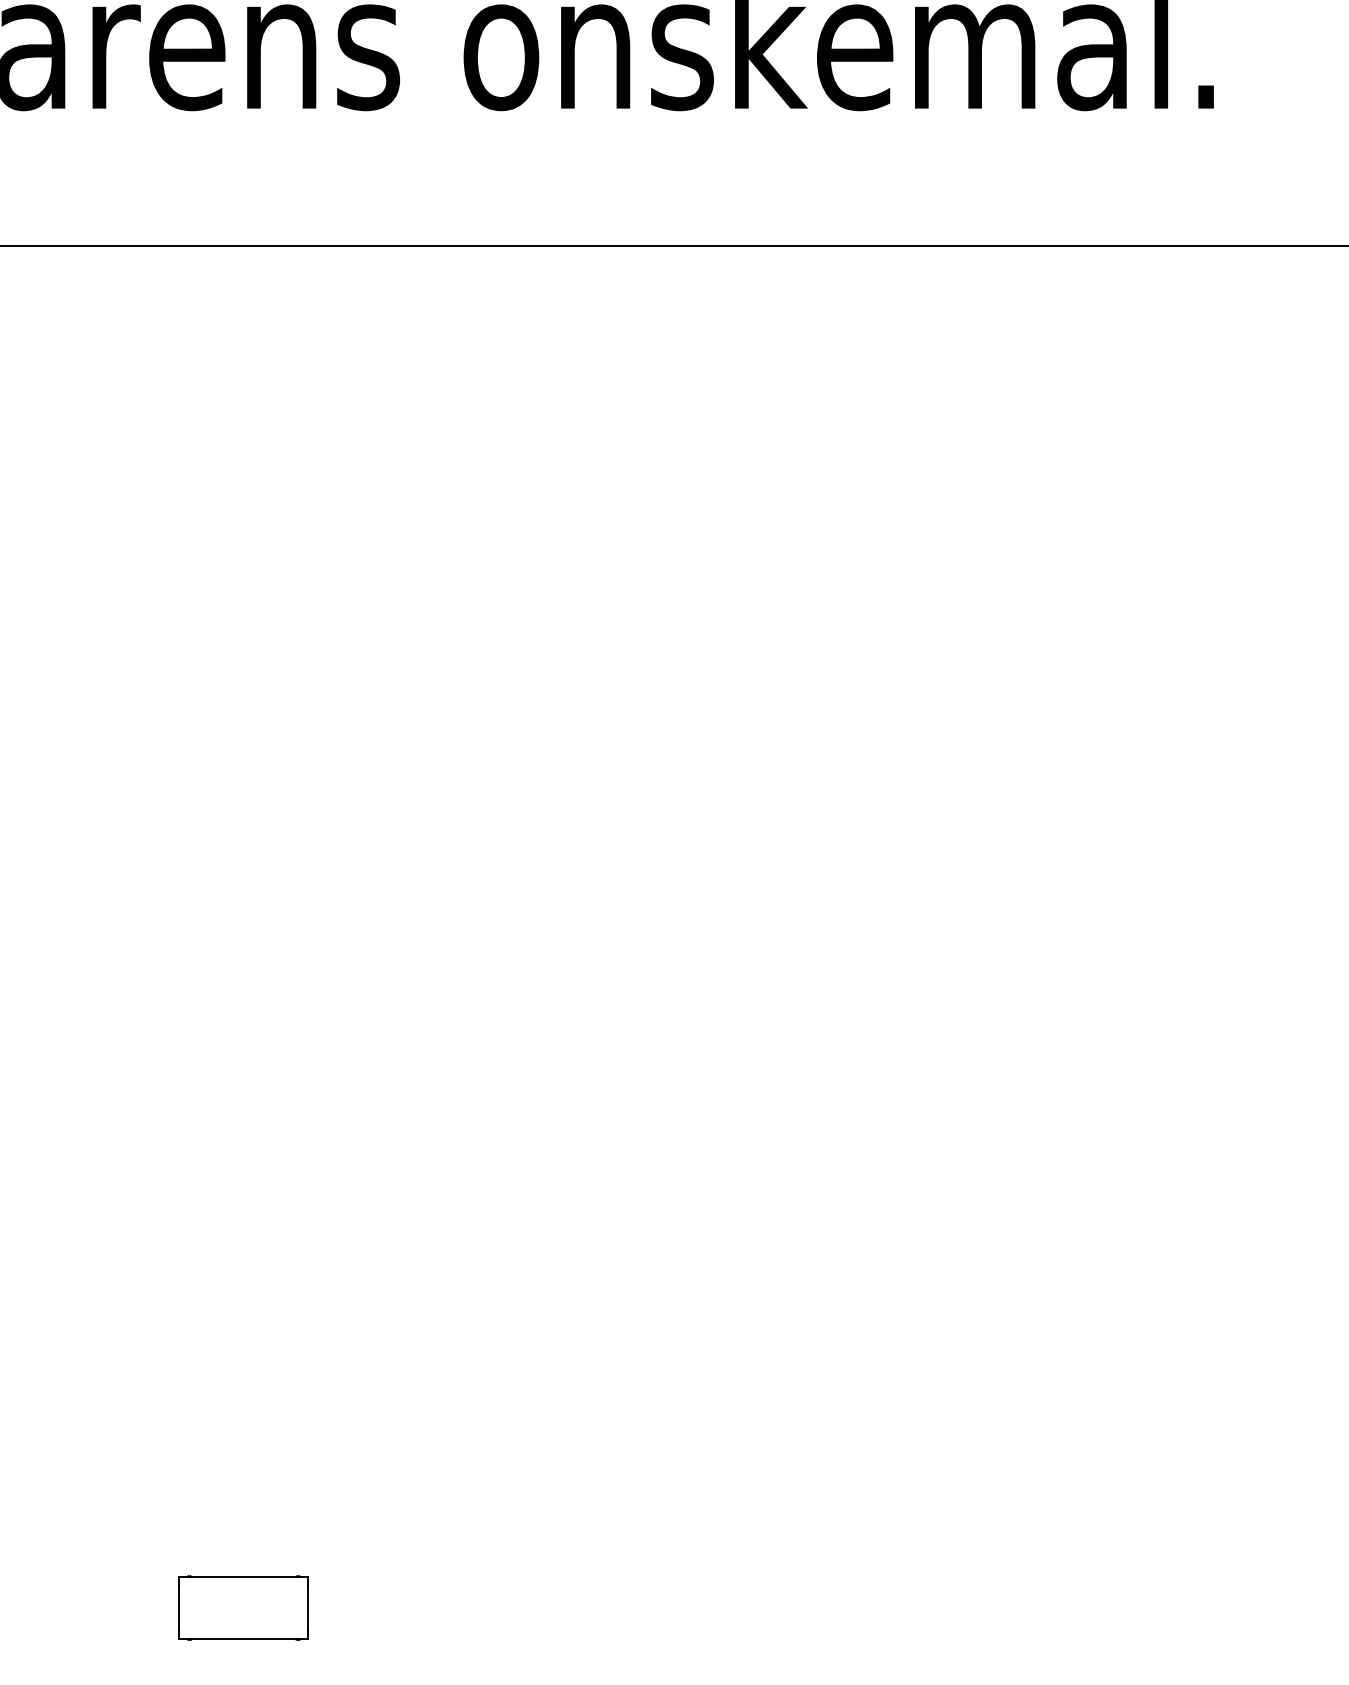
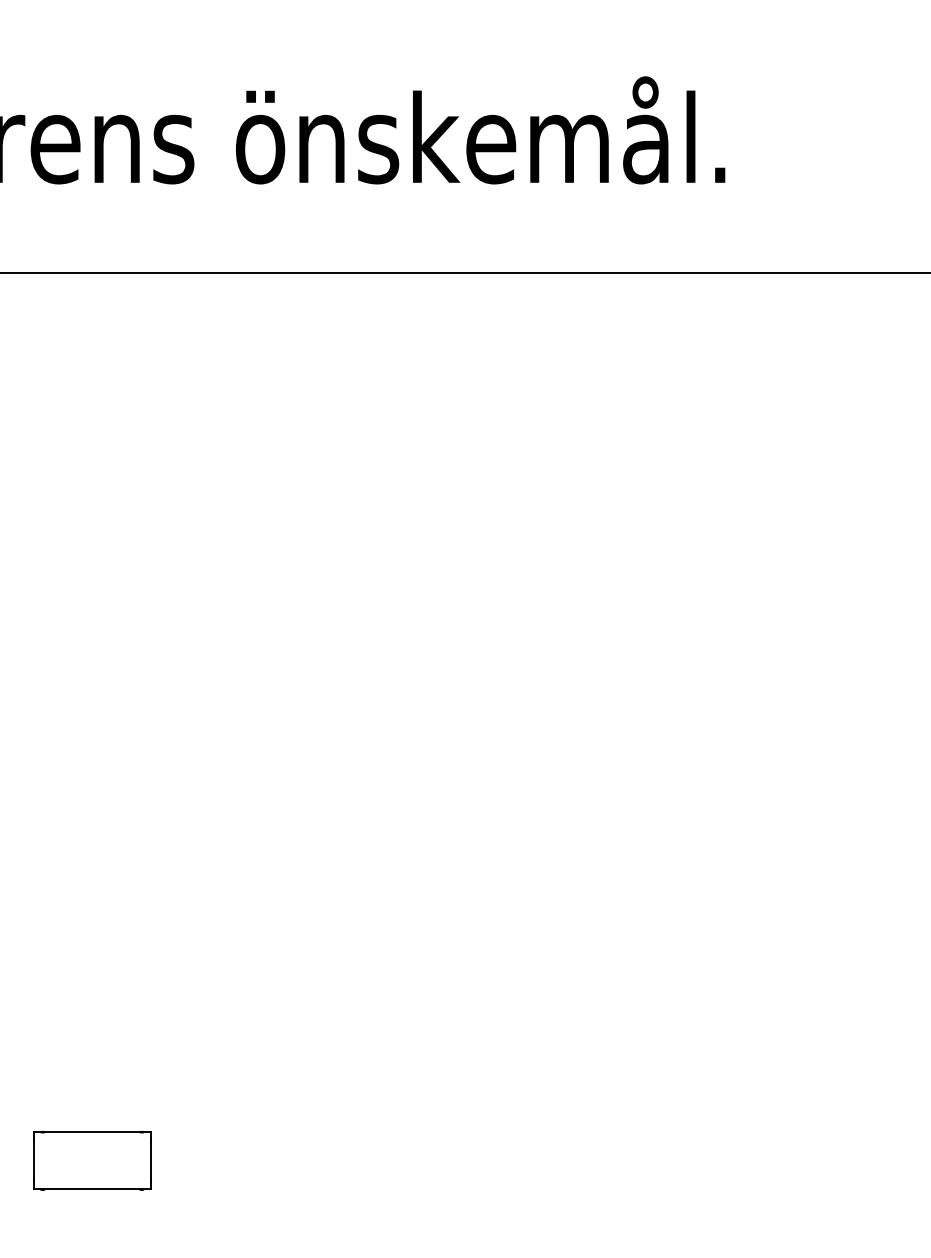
part: (243, 1607) -> (92, 1160), size x1.4

